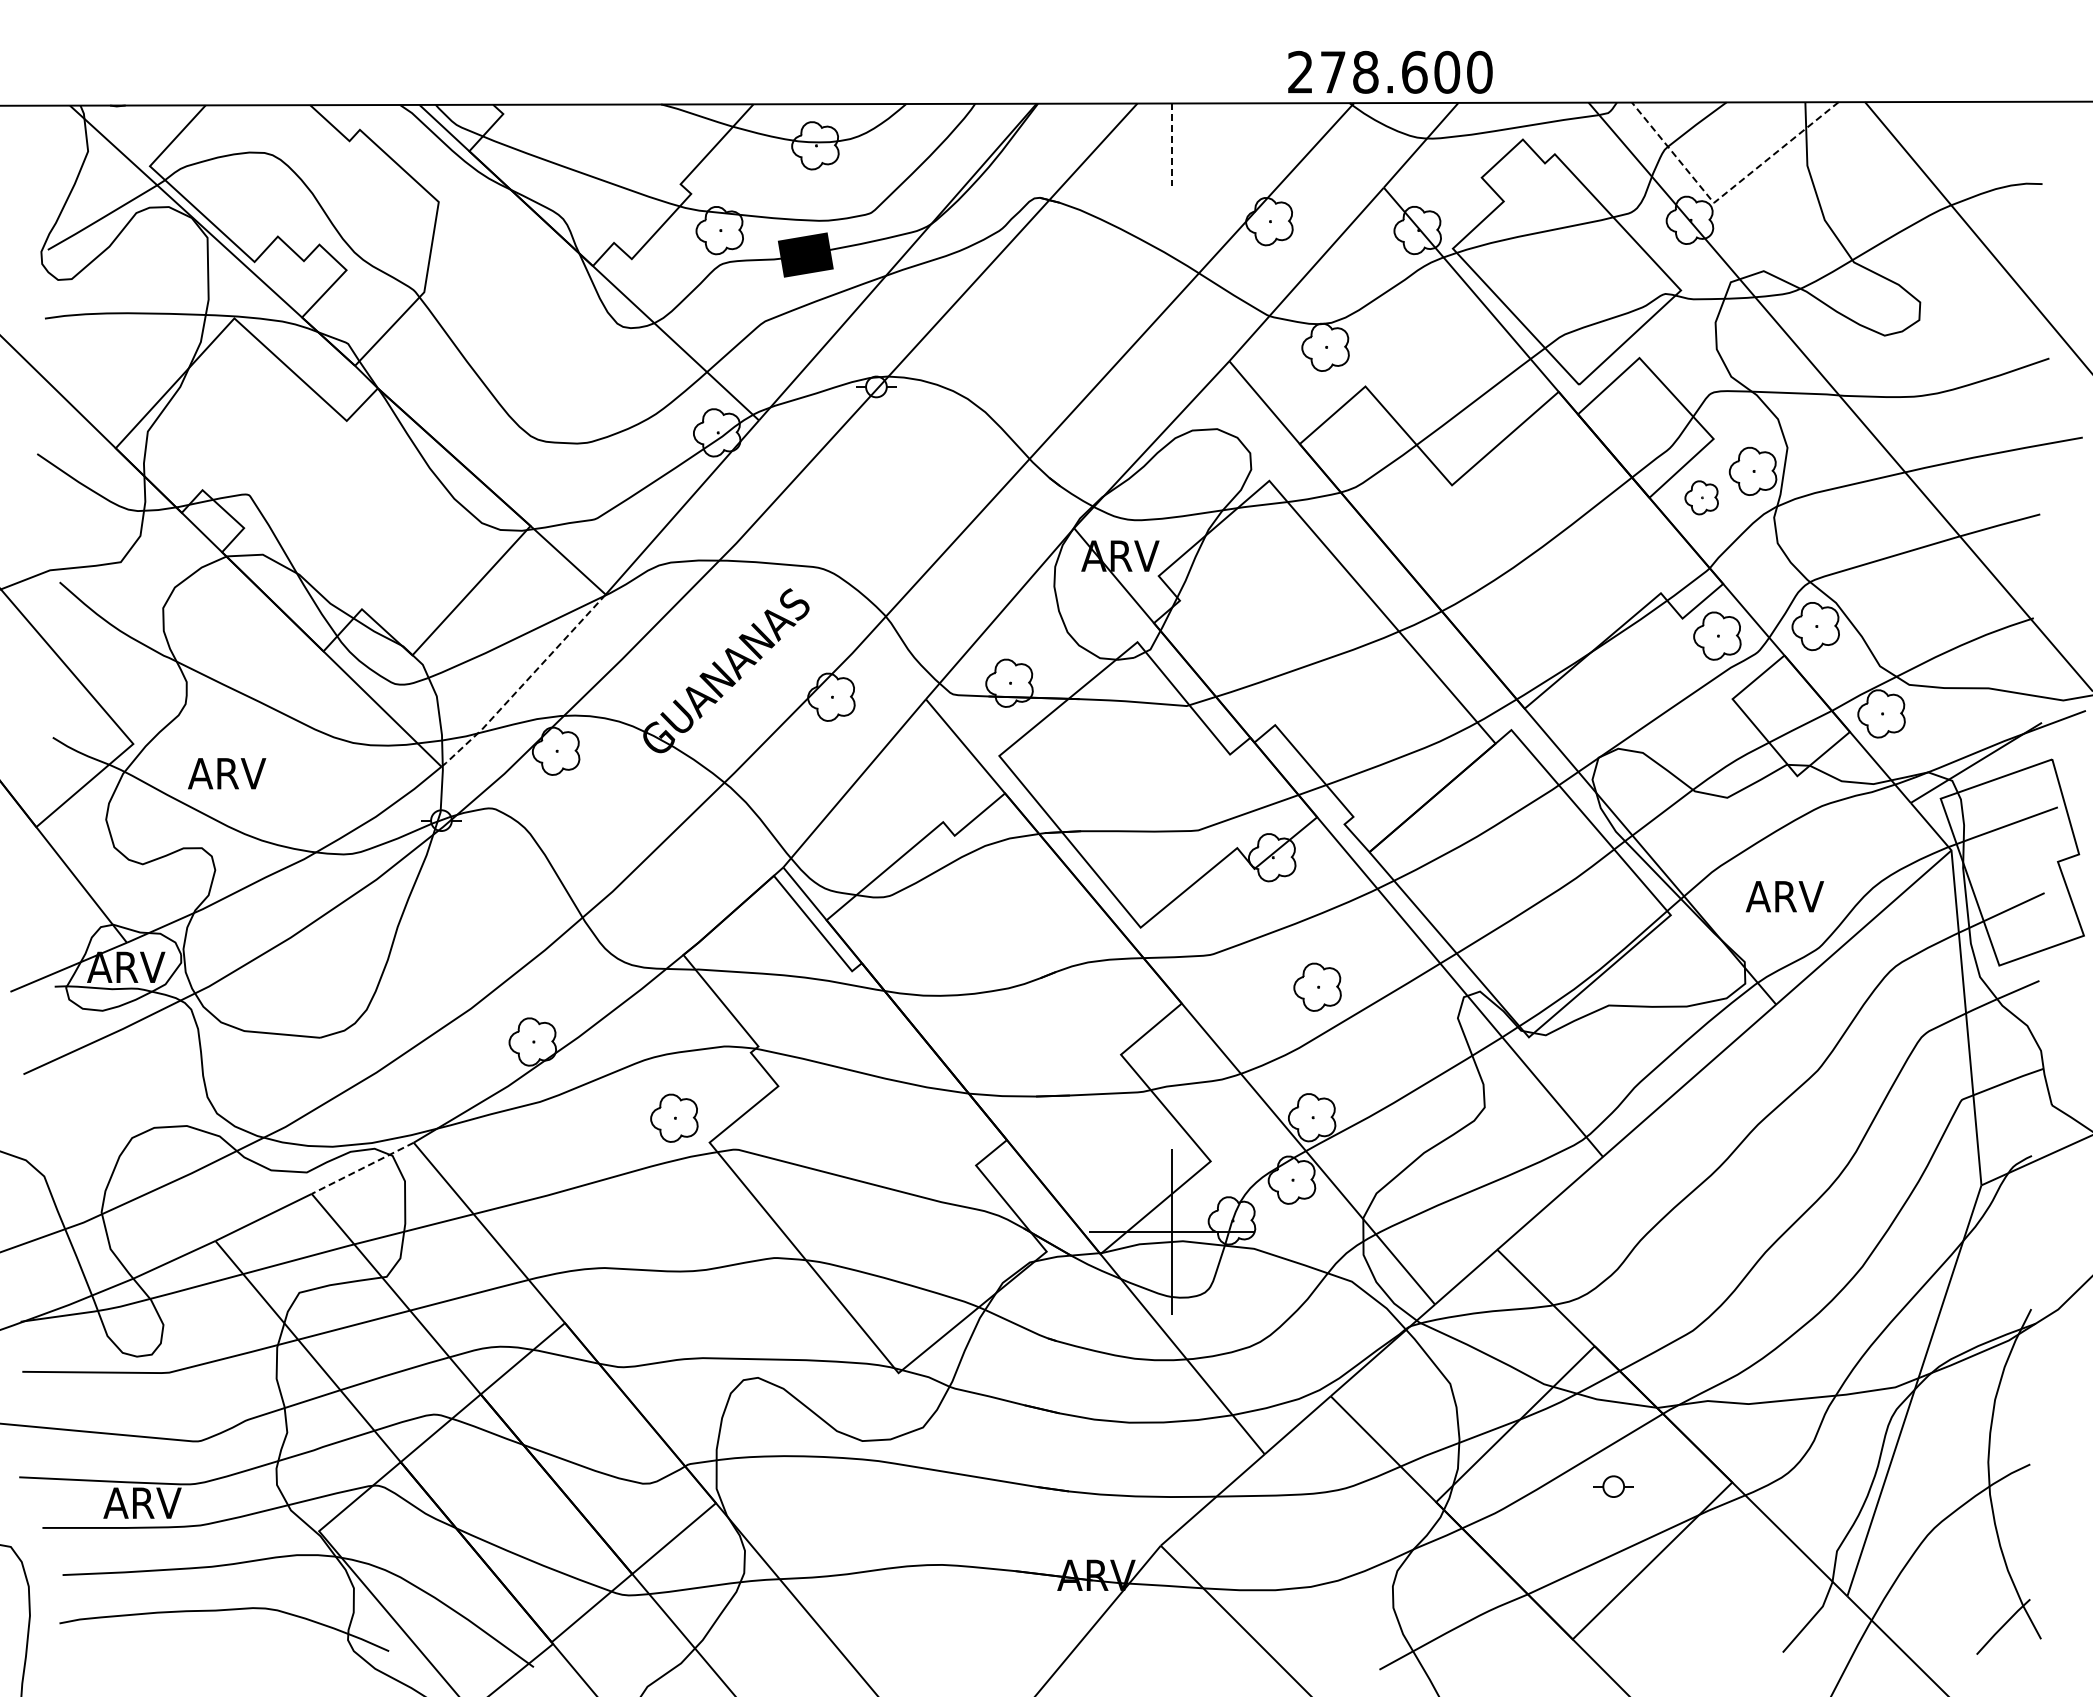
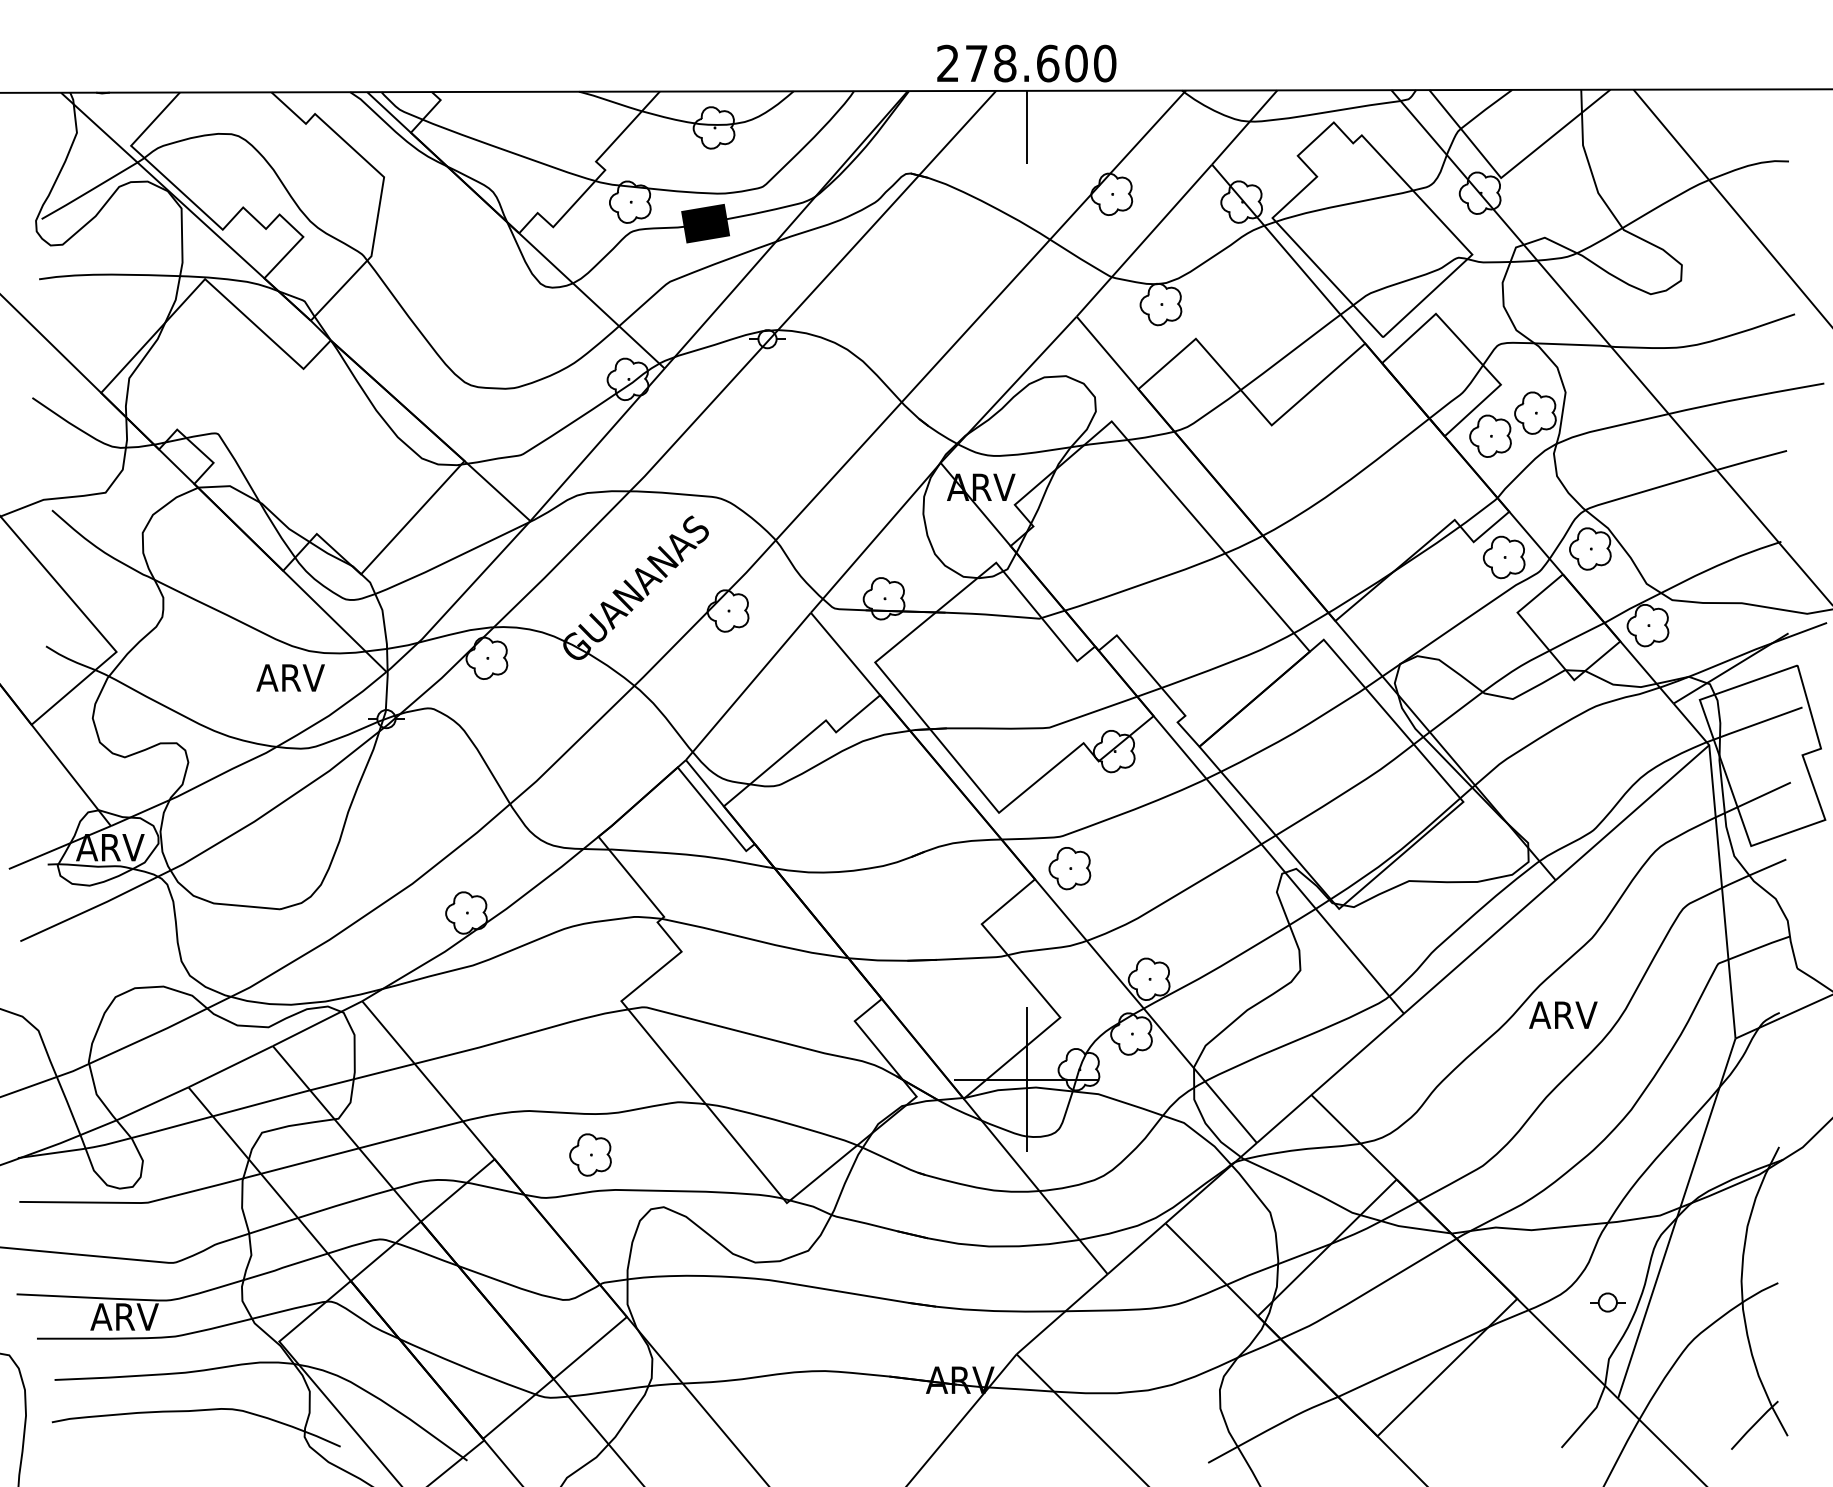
text: (1390, 71) -> (1026, 62), moved
line: (1172, 145) -> (1026, 127), dashed -> solid
line: (1725, 193) -> (1511, 169), dashed -> solid
part: (1701, 497) -> (1490, 436), size x1.43
line: (524, 682) -> (459, 598), dashed -> solid
text: (227, 773) -> (291, 677), moved
text: (1784, 896) -> (1562, 1015), moved
part: (1317, 986) -> (1069, 867), moved
part: (674, 1117) -> (590, 1154), moved
line: (362, 1168) -> (317, 1023), dashed -> solid
part: (1613, 1486) -> (1607, 1302), moved

